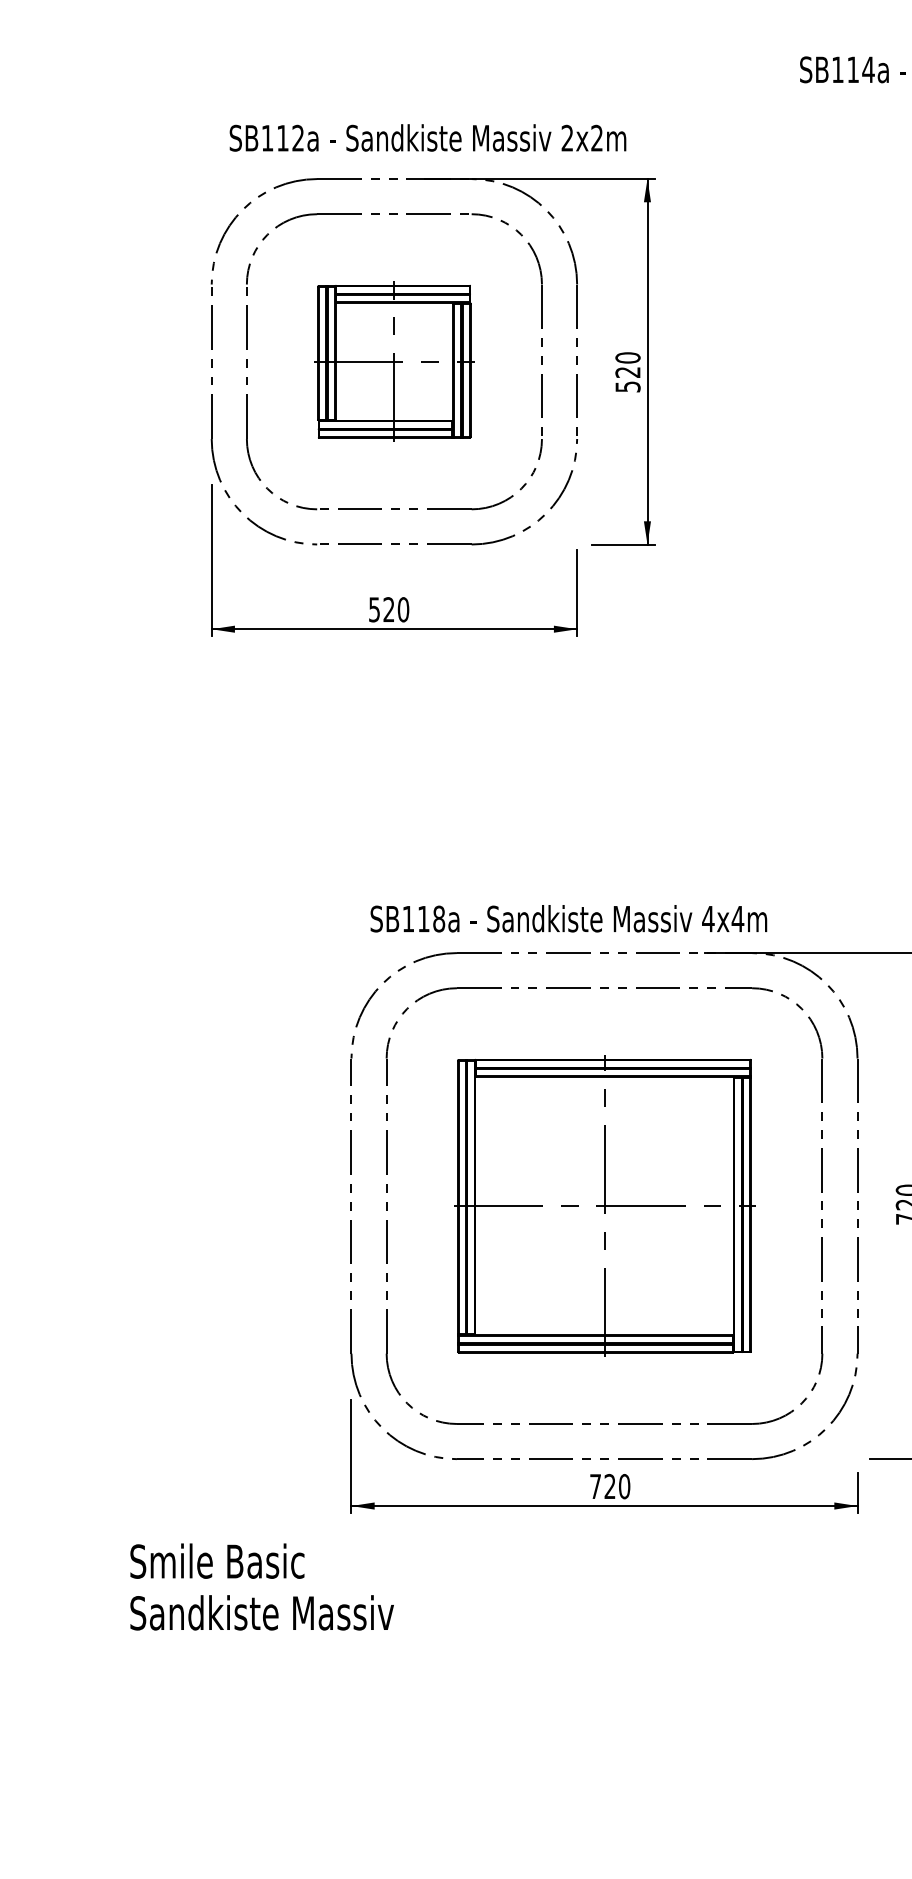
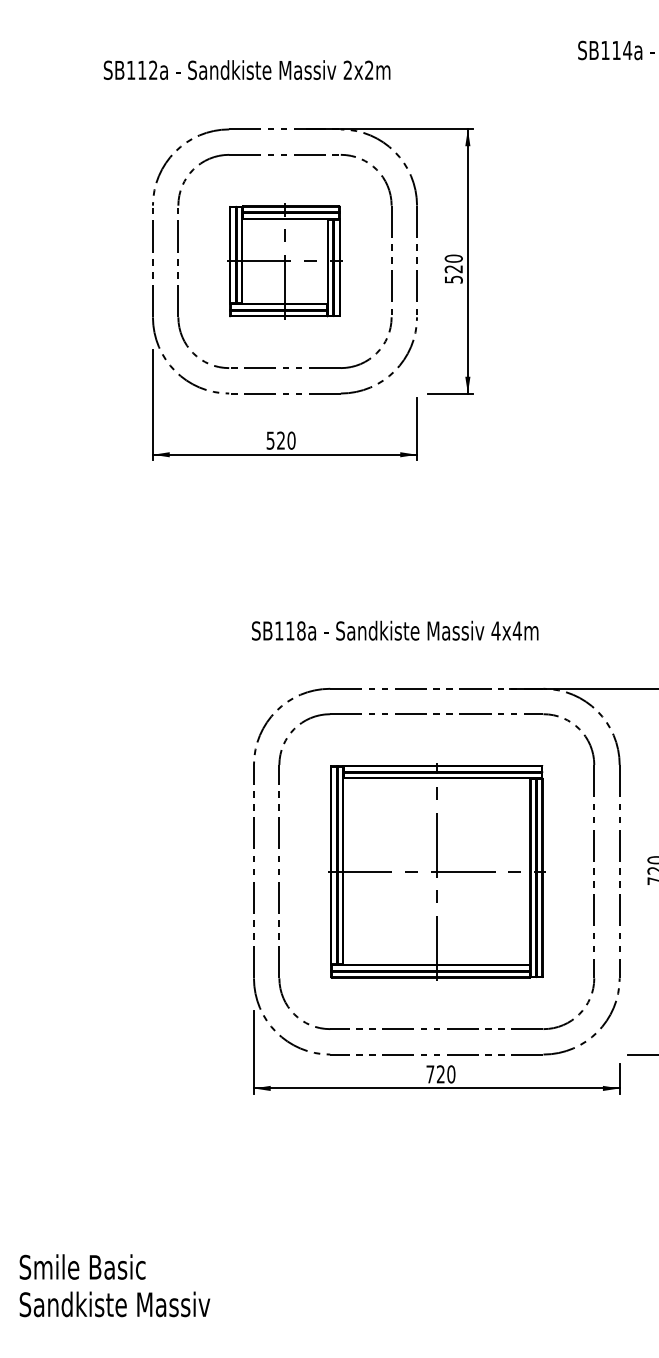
text: (427, 137) -> (246, 69), moved
text: (568, 918) -> (394, 630), moved
text: (261, 1586) -> (114, 1285), moved

